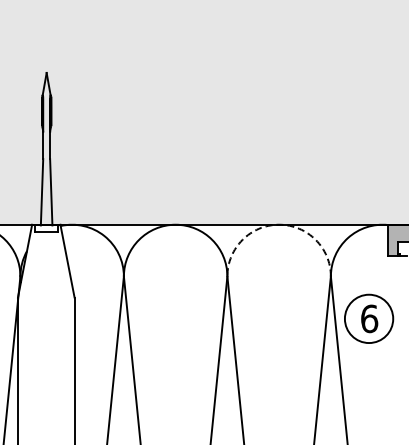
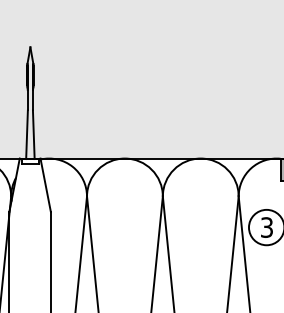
arc: (279, 224) -> (201, 158), dashed -> solid
text: (369, 318) -> (266, 227), 6 -> 3

